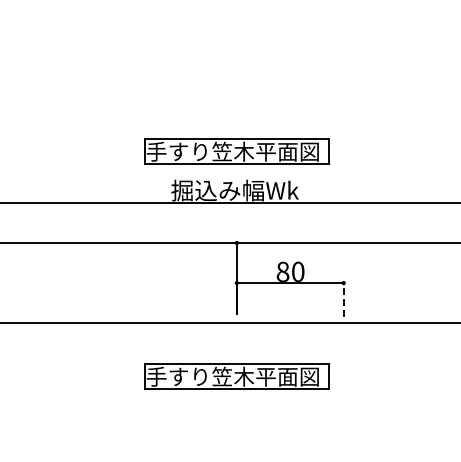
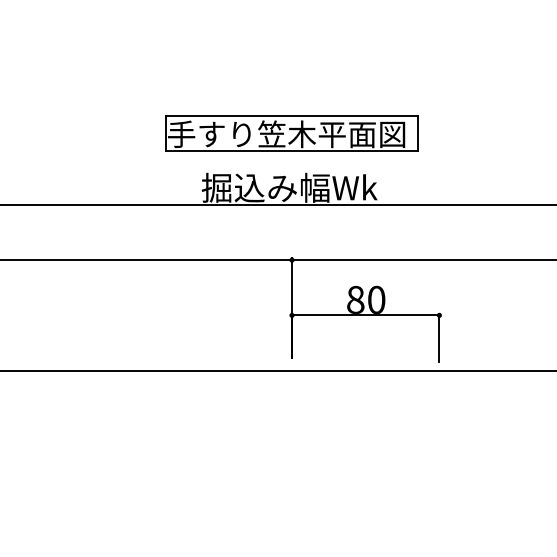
line: (343, 299) -> (439, 337), dashed -> solid
part: (236, 376) -> (291, 444), removed

